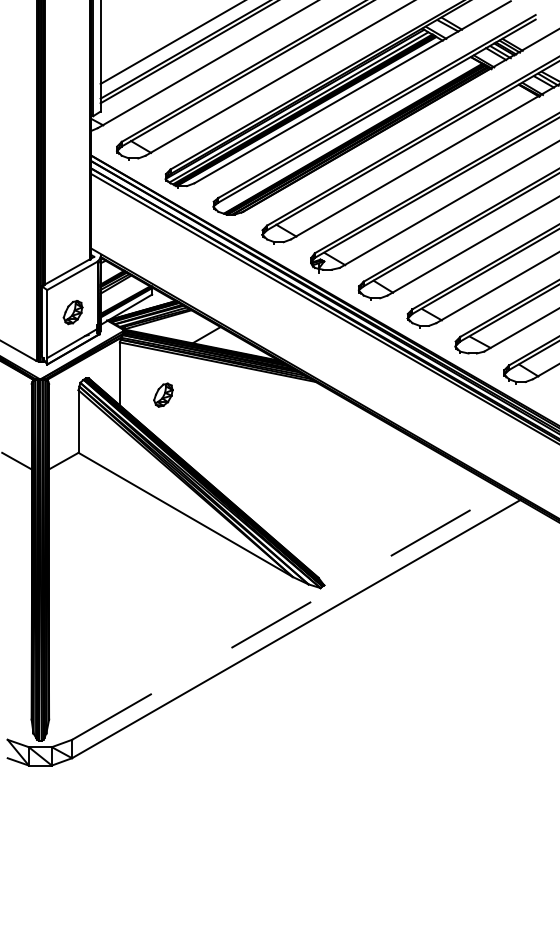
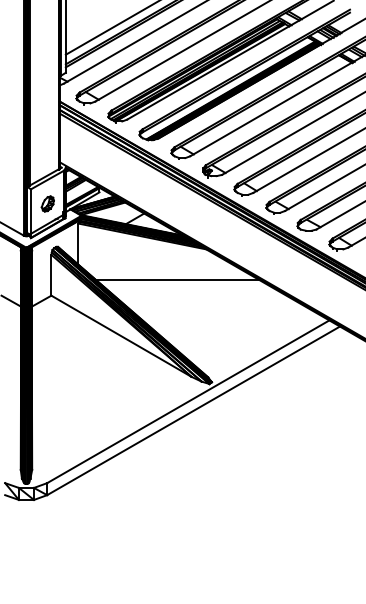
part: (162, 394) -> (106, 257), removed
line: (271, 429) -> (177, 280), added
line: (288, 614) -> (188, 401), dashed -> solid

